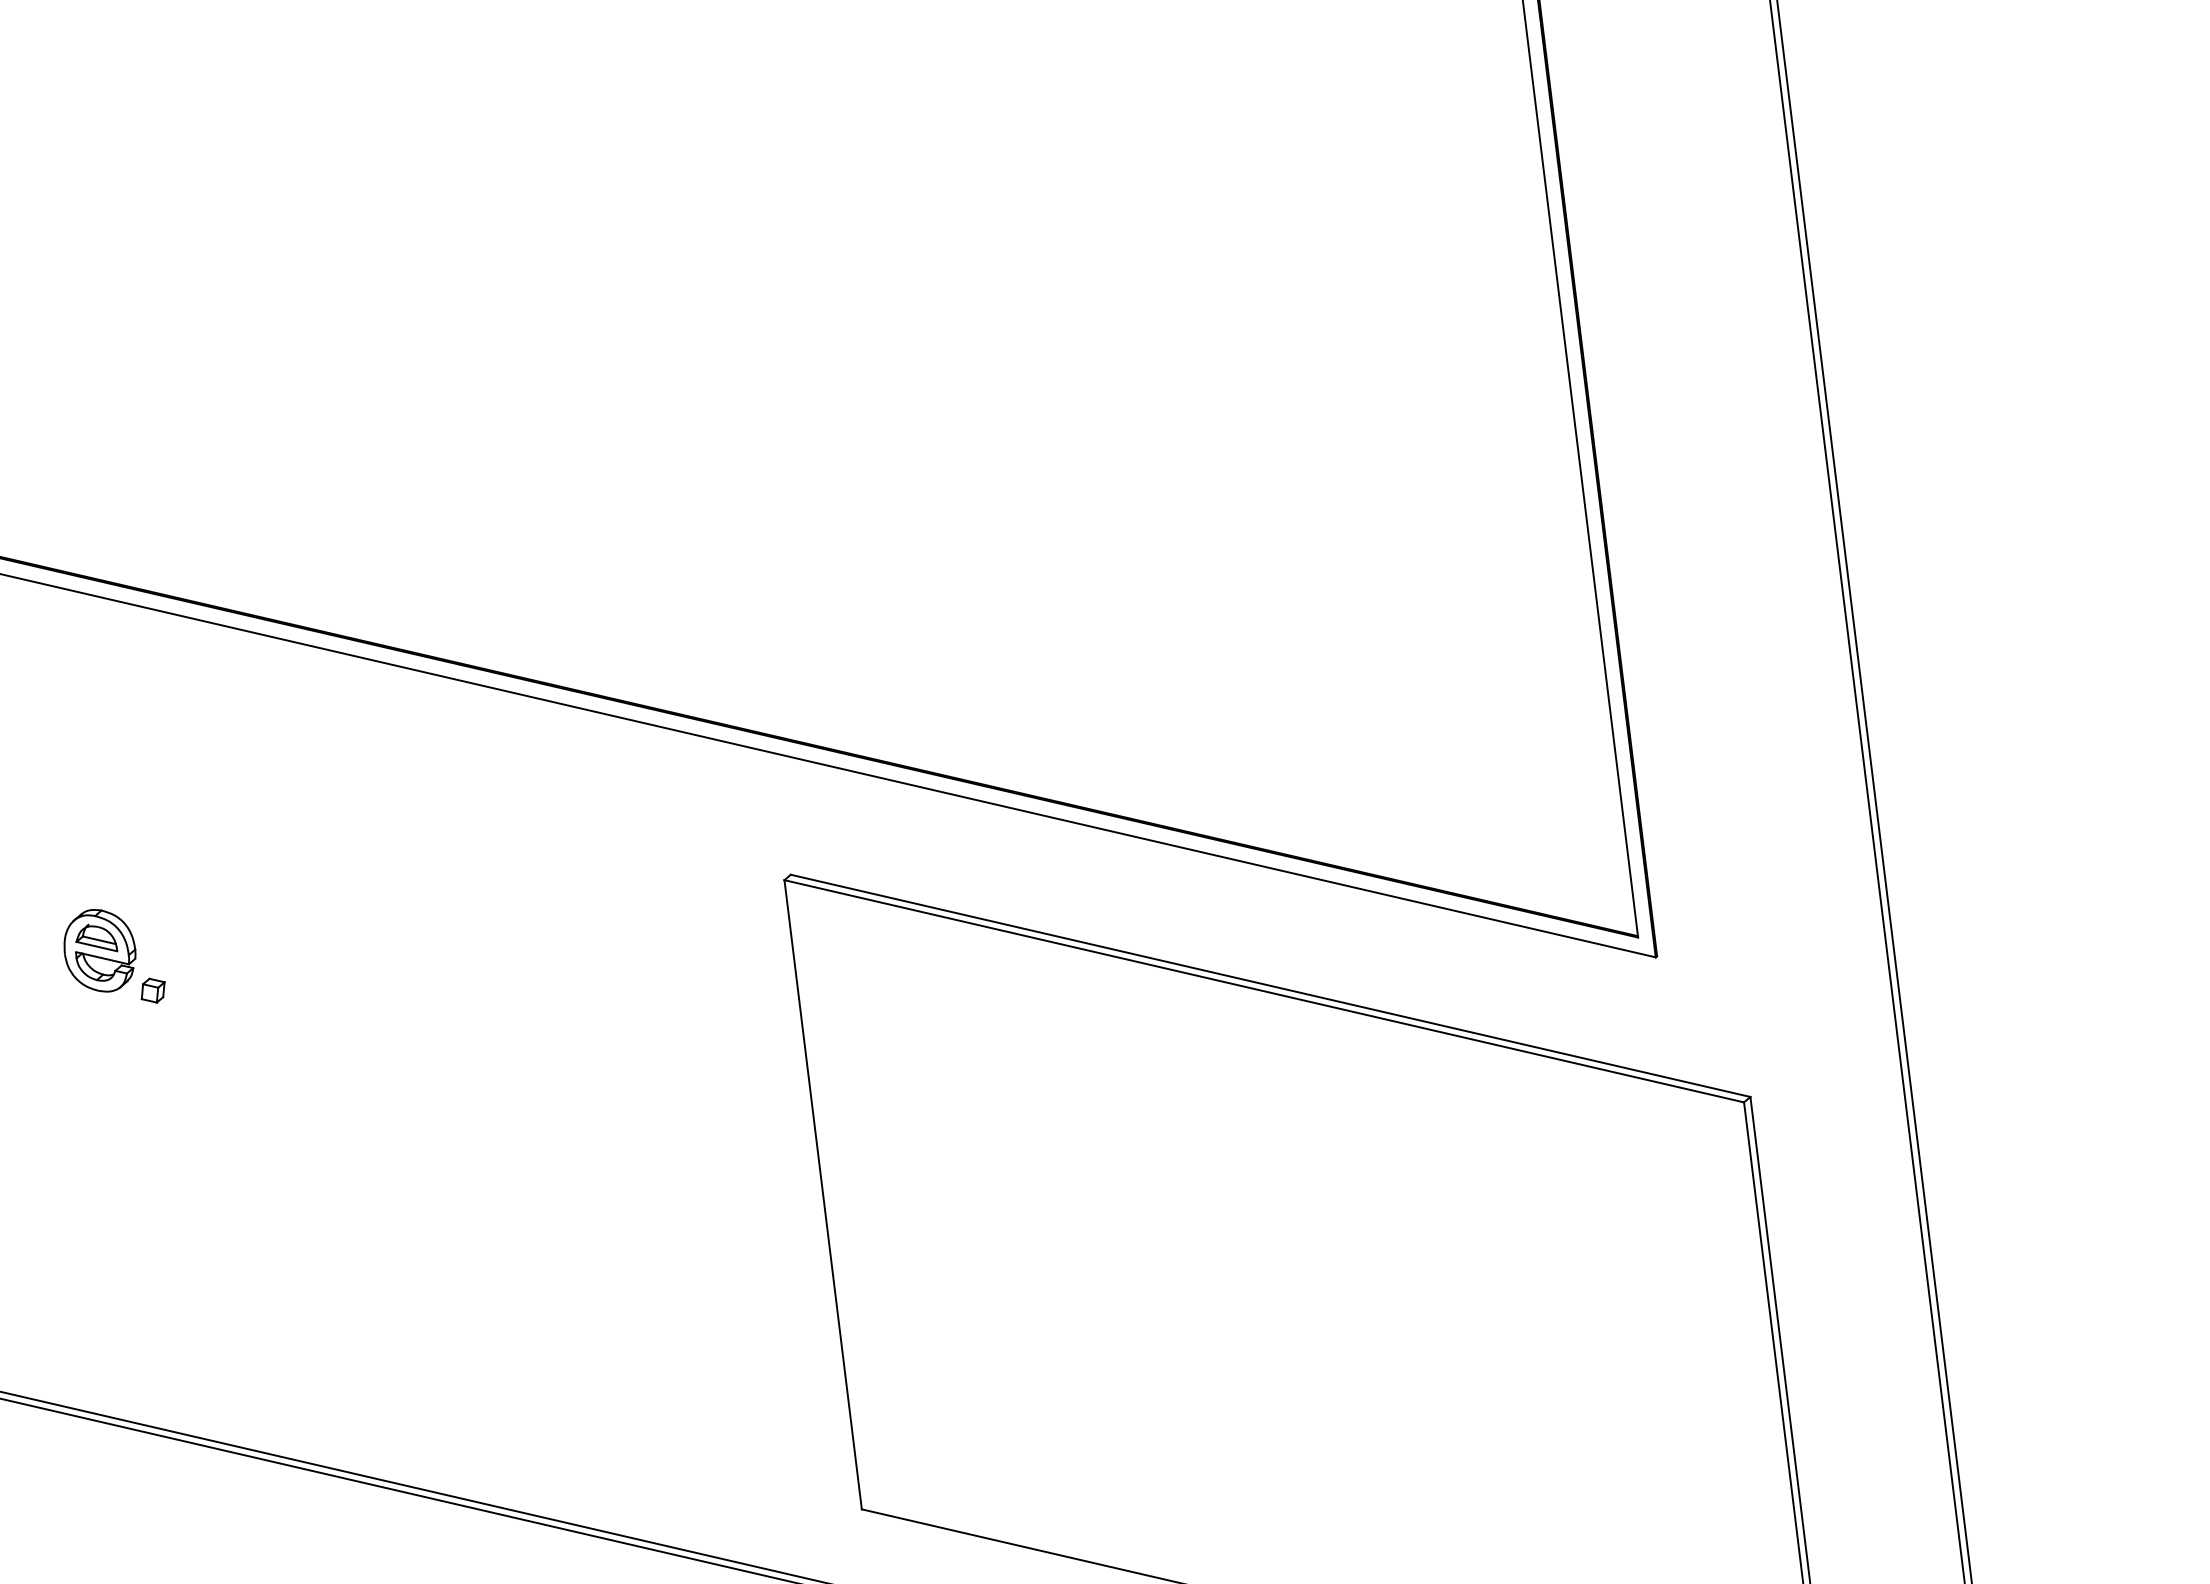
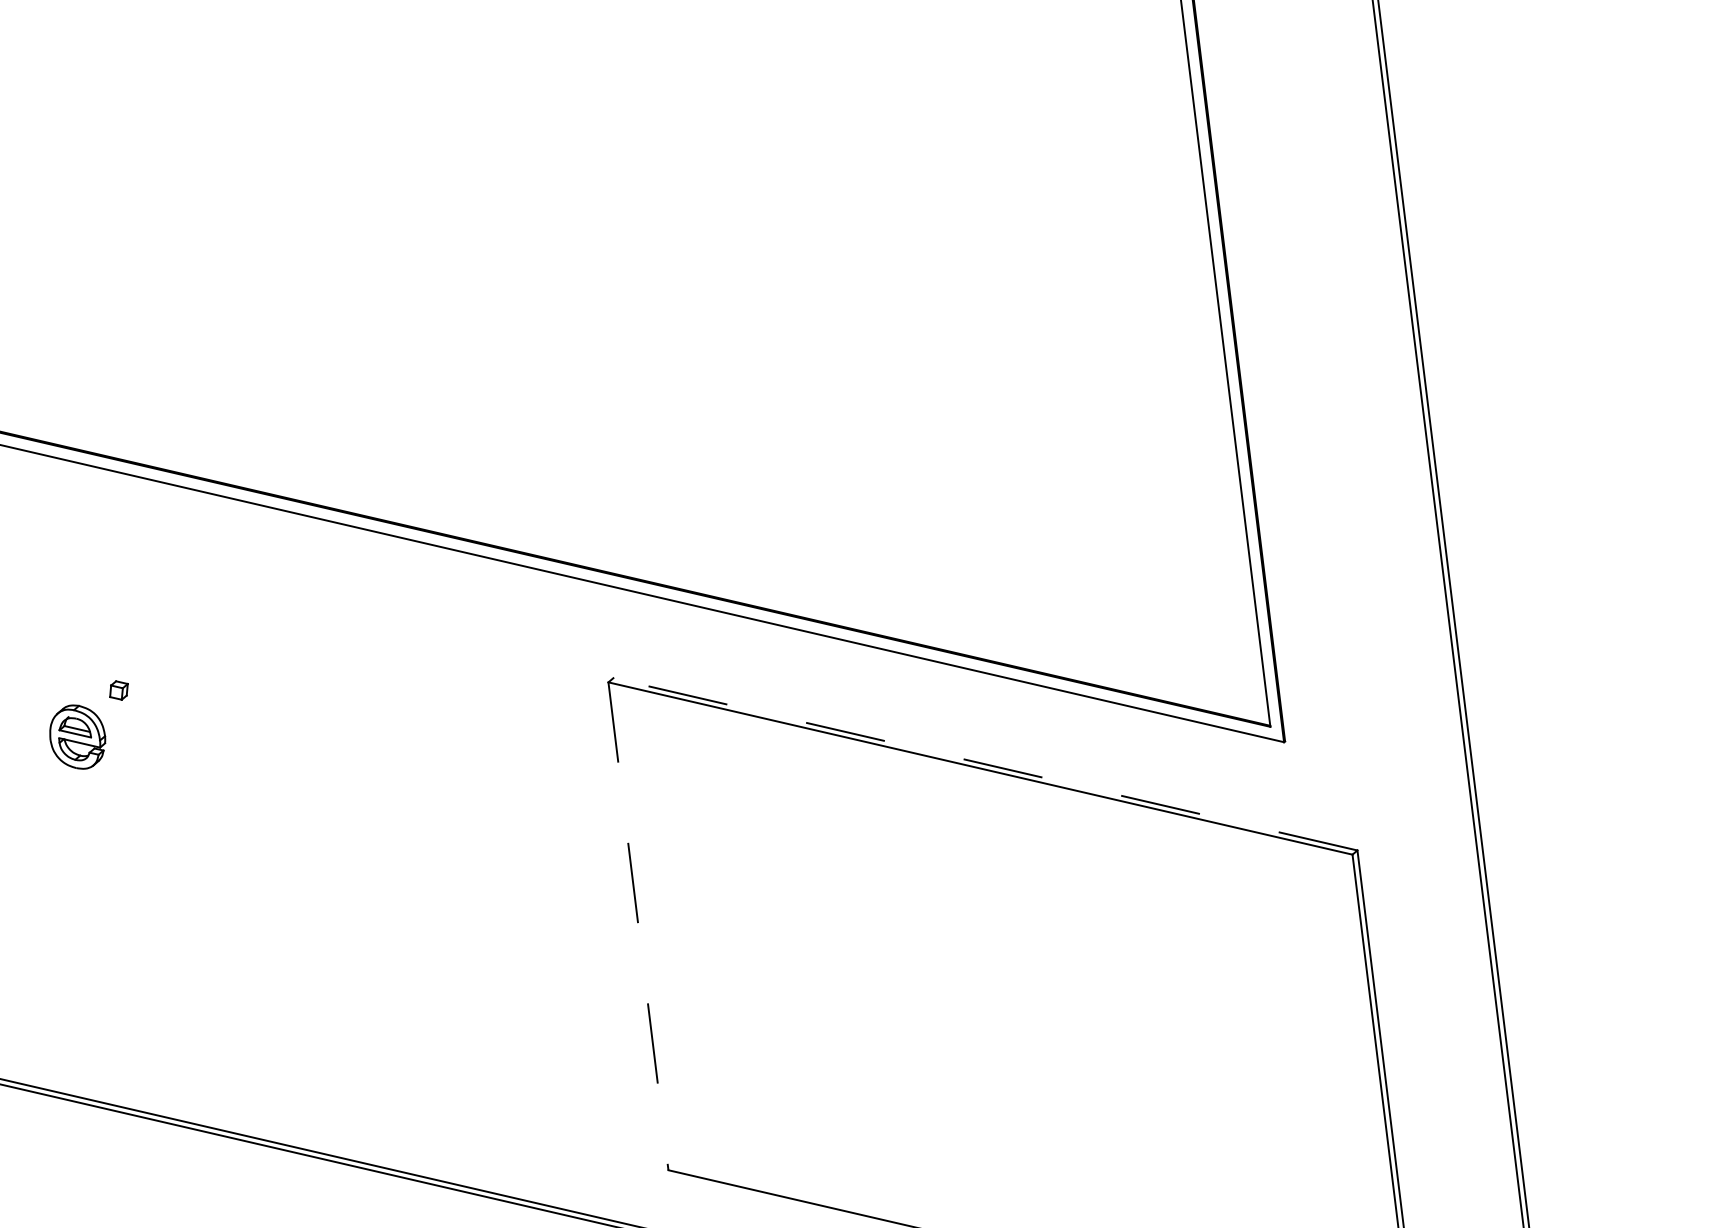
line: (1270, 985) -> (985, 764), solid -> dashed
part: (152, 990) -> (118, 690), moved
line: (823, 1194) -> (638, 926), solid -> dashed

